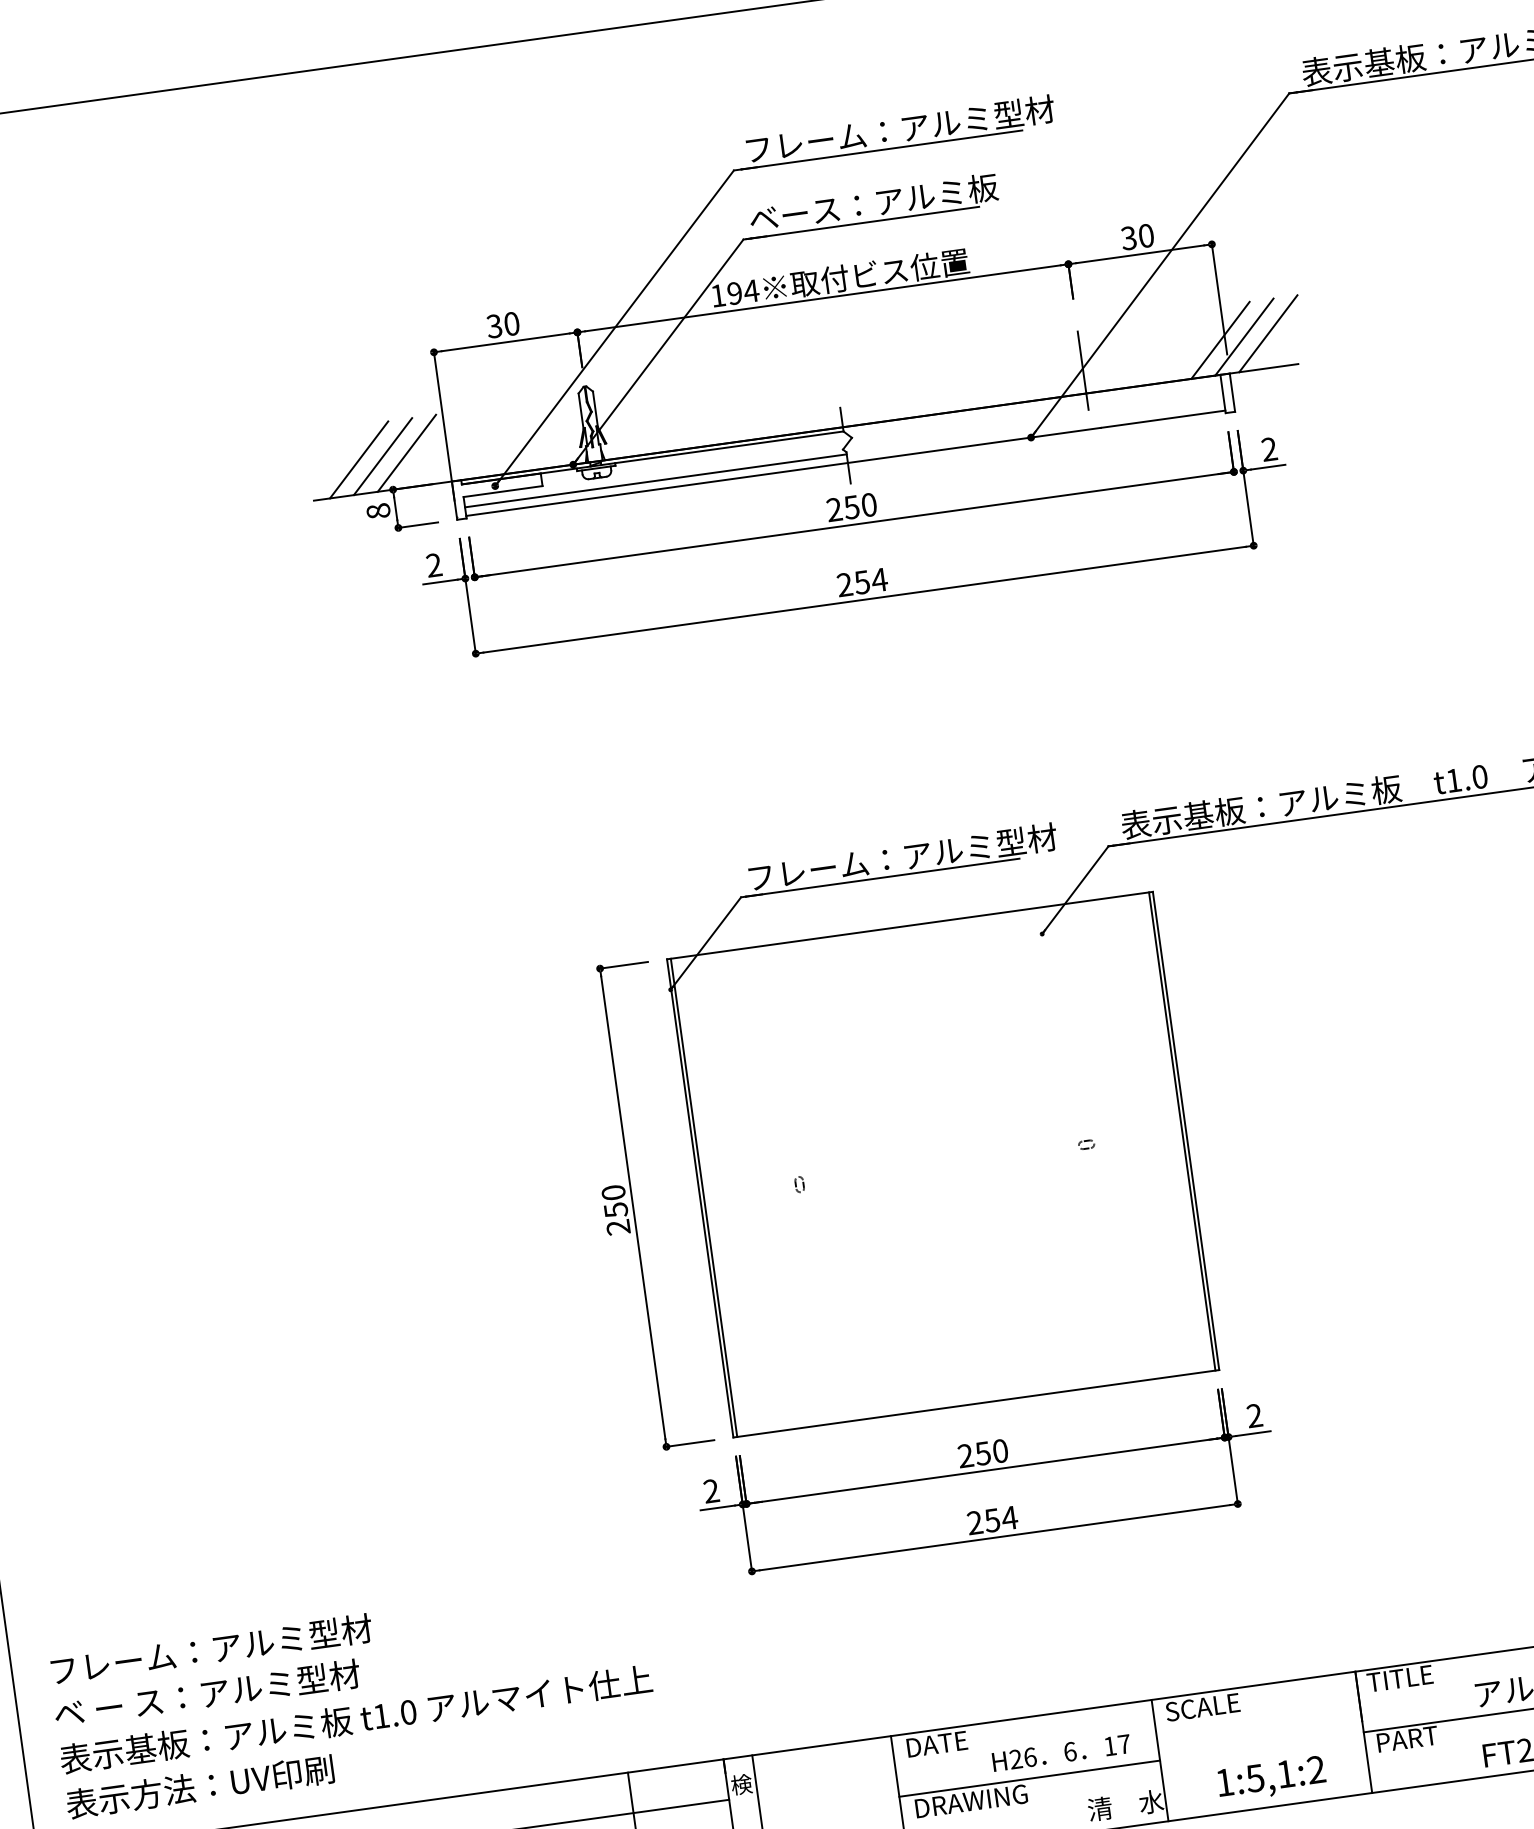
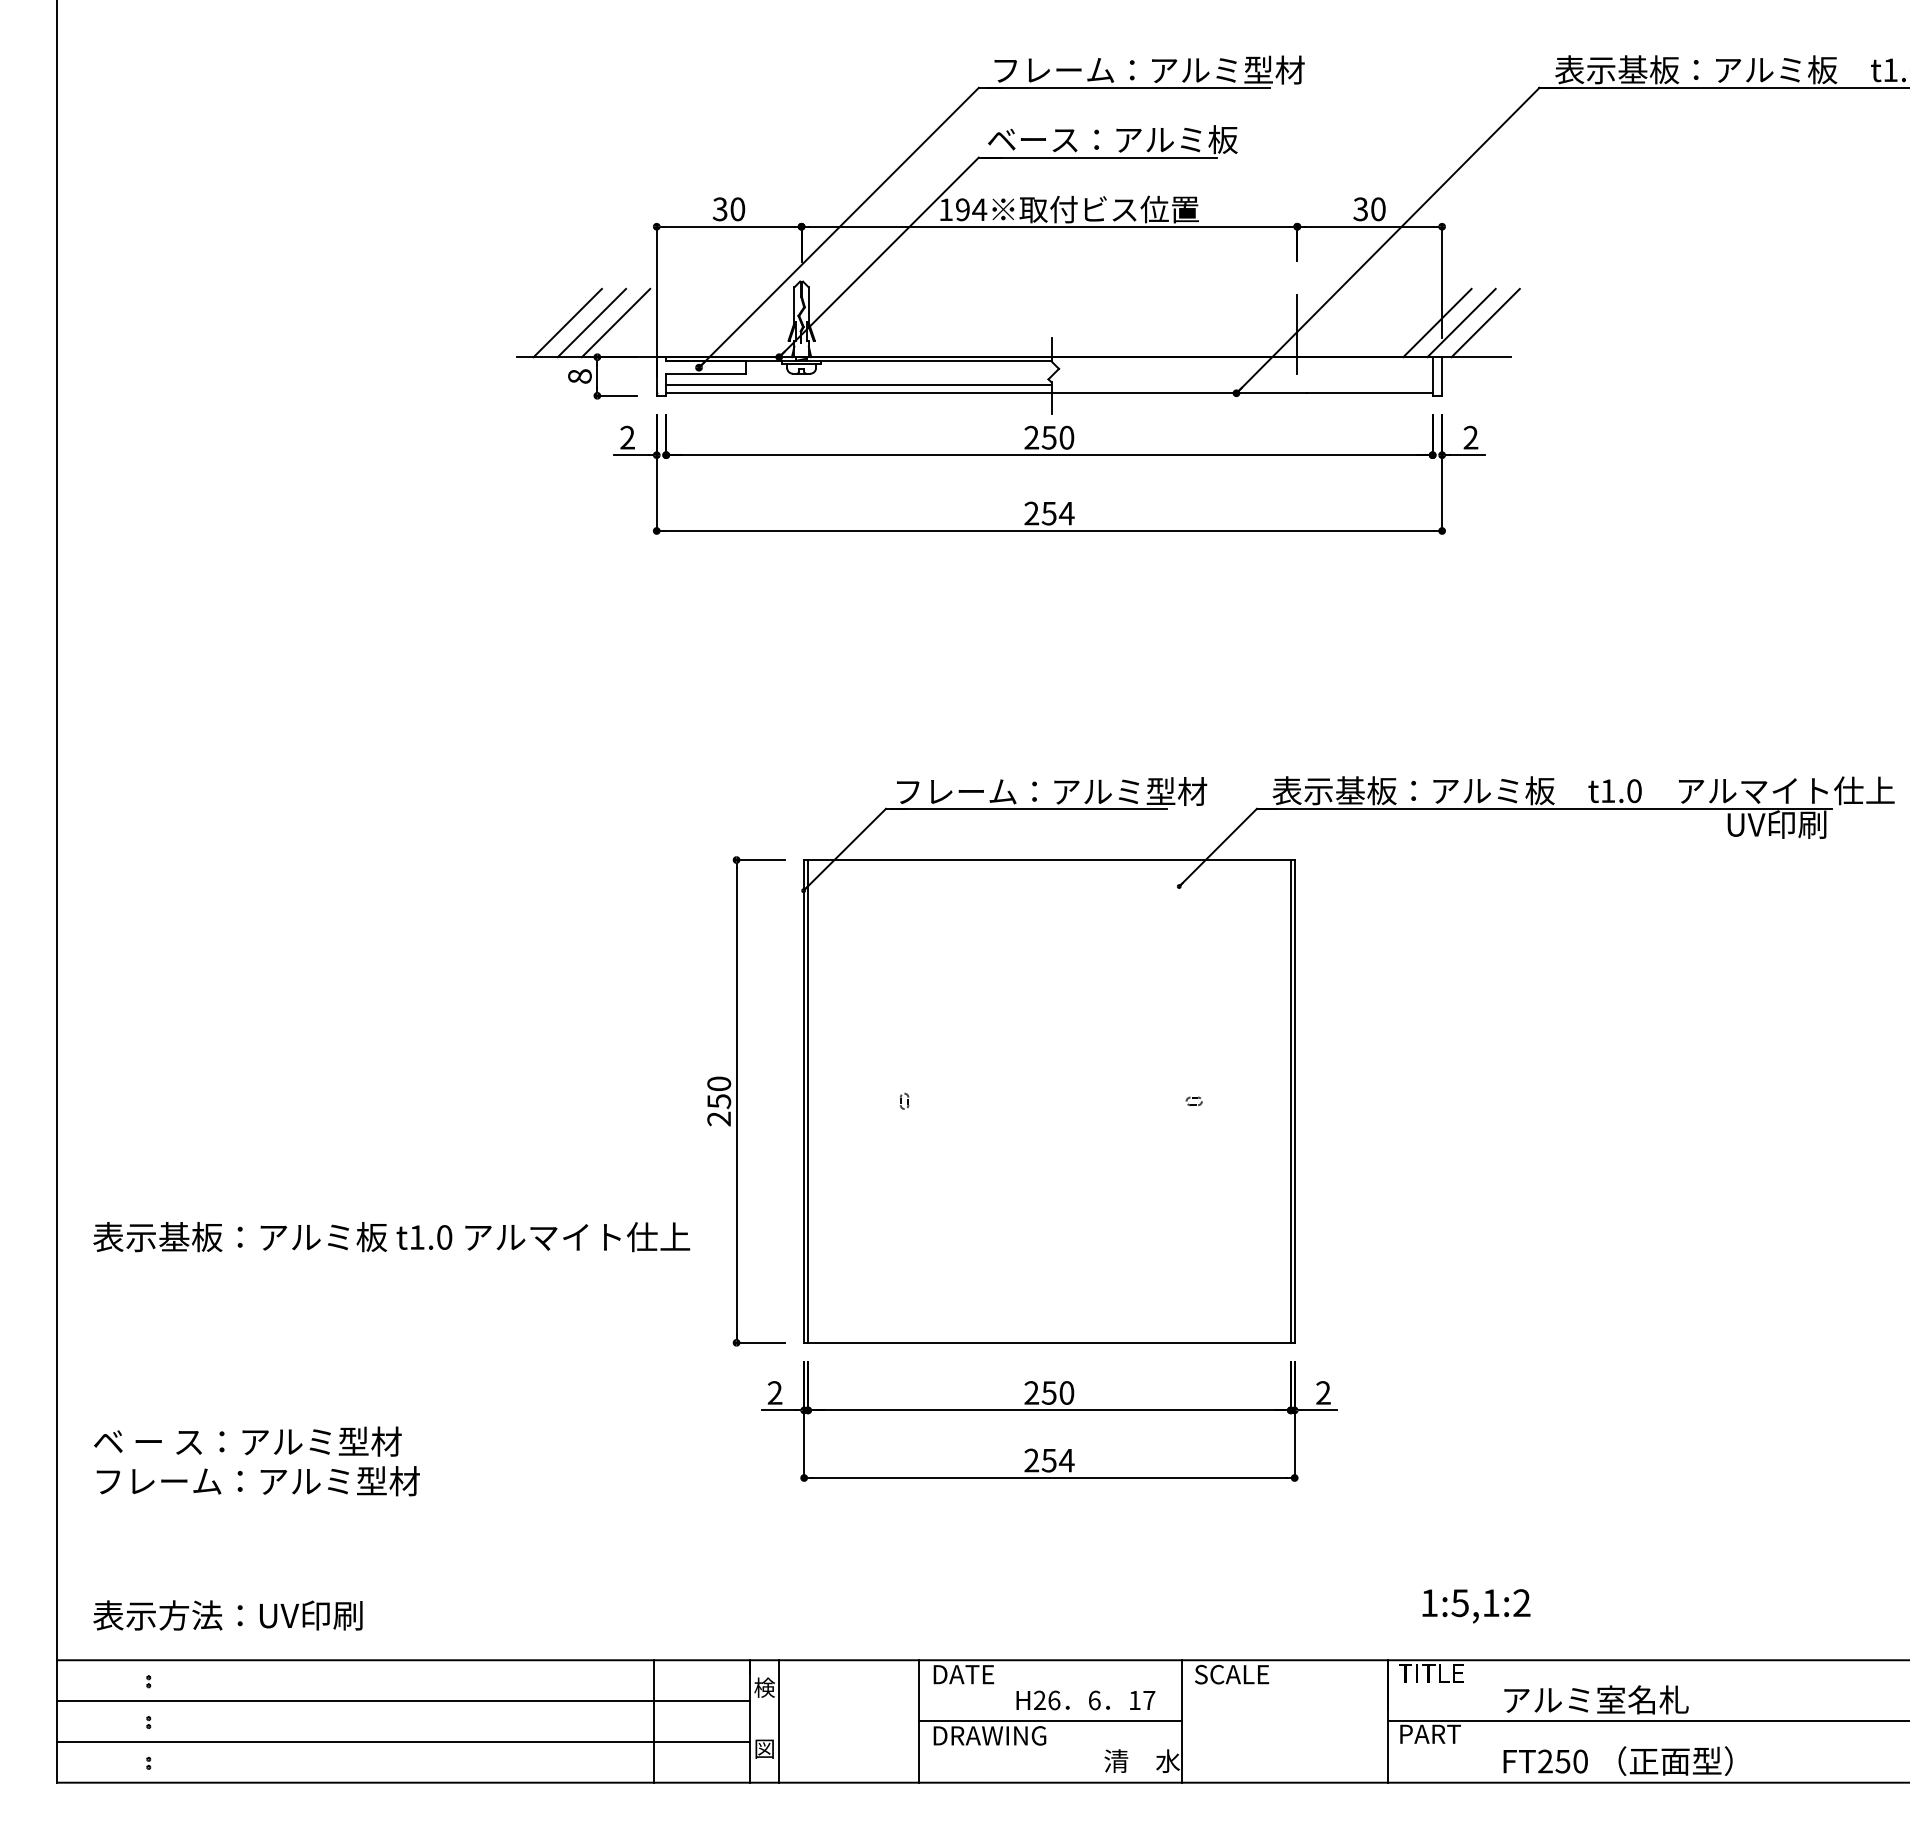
text: (206, 1693) -> (247, 1441), moved
text: (355, 1719) -> (391, 1237), moved
text: (1271, 1779) -> (1476, 1606), moved

